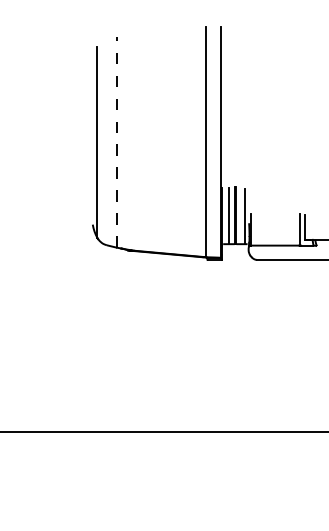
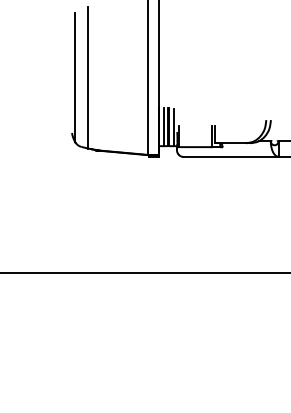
line: (117, 142) -> (88, 77), dashed -> solid

